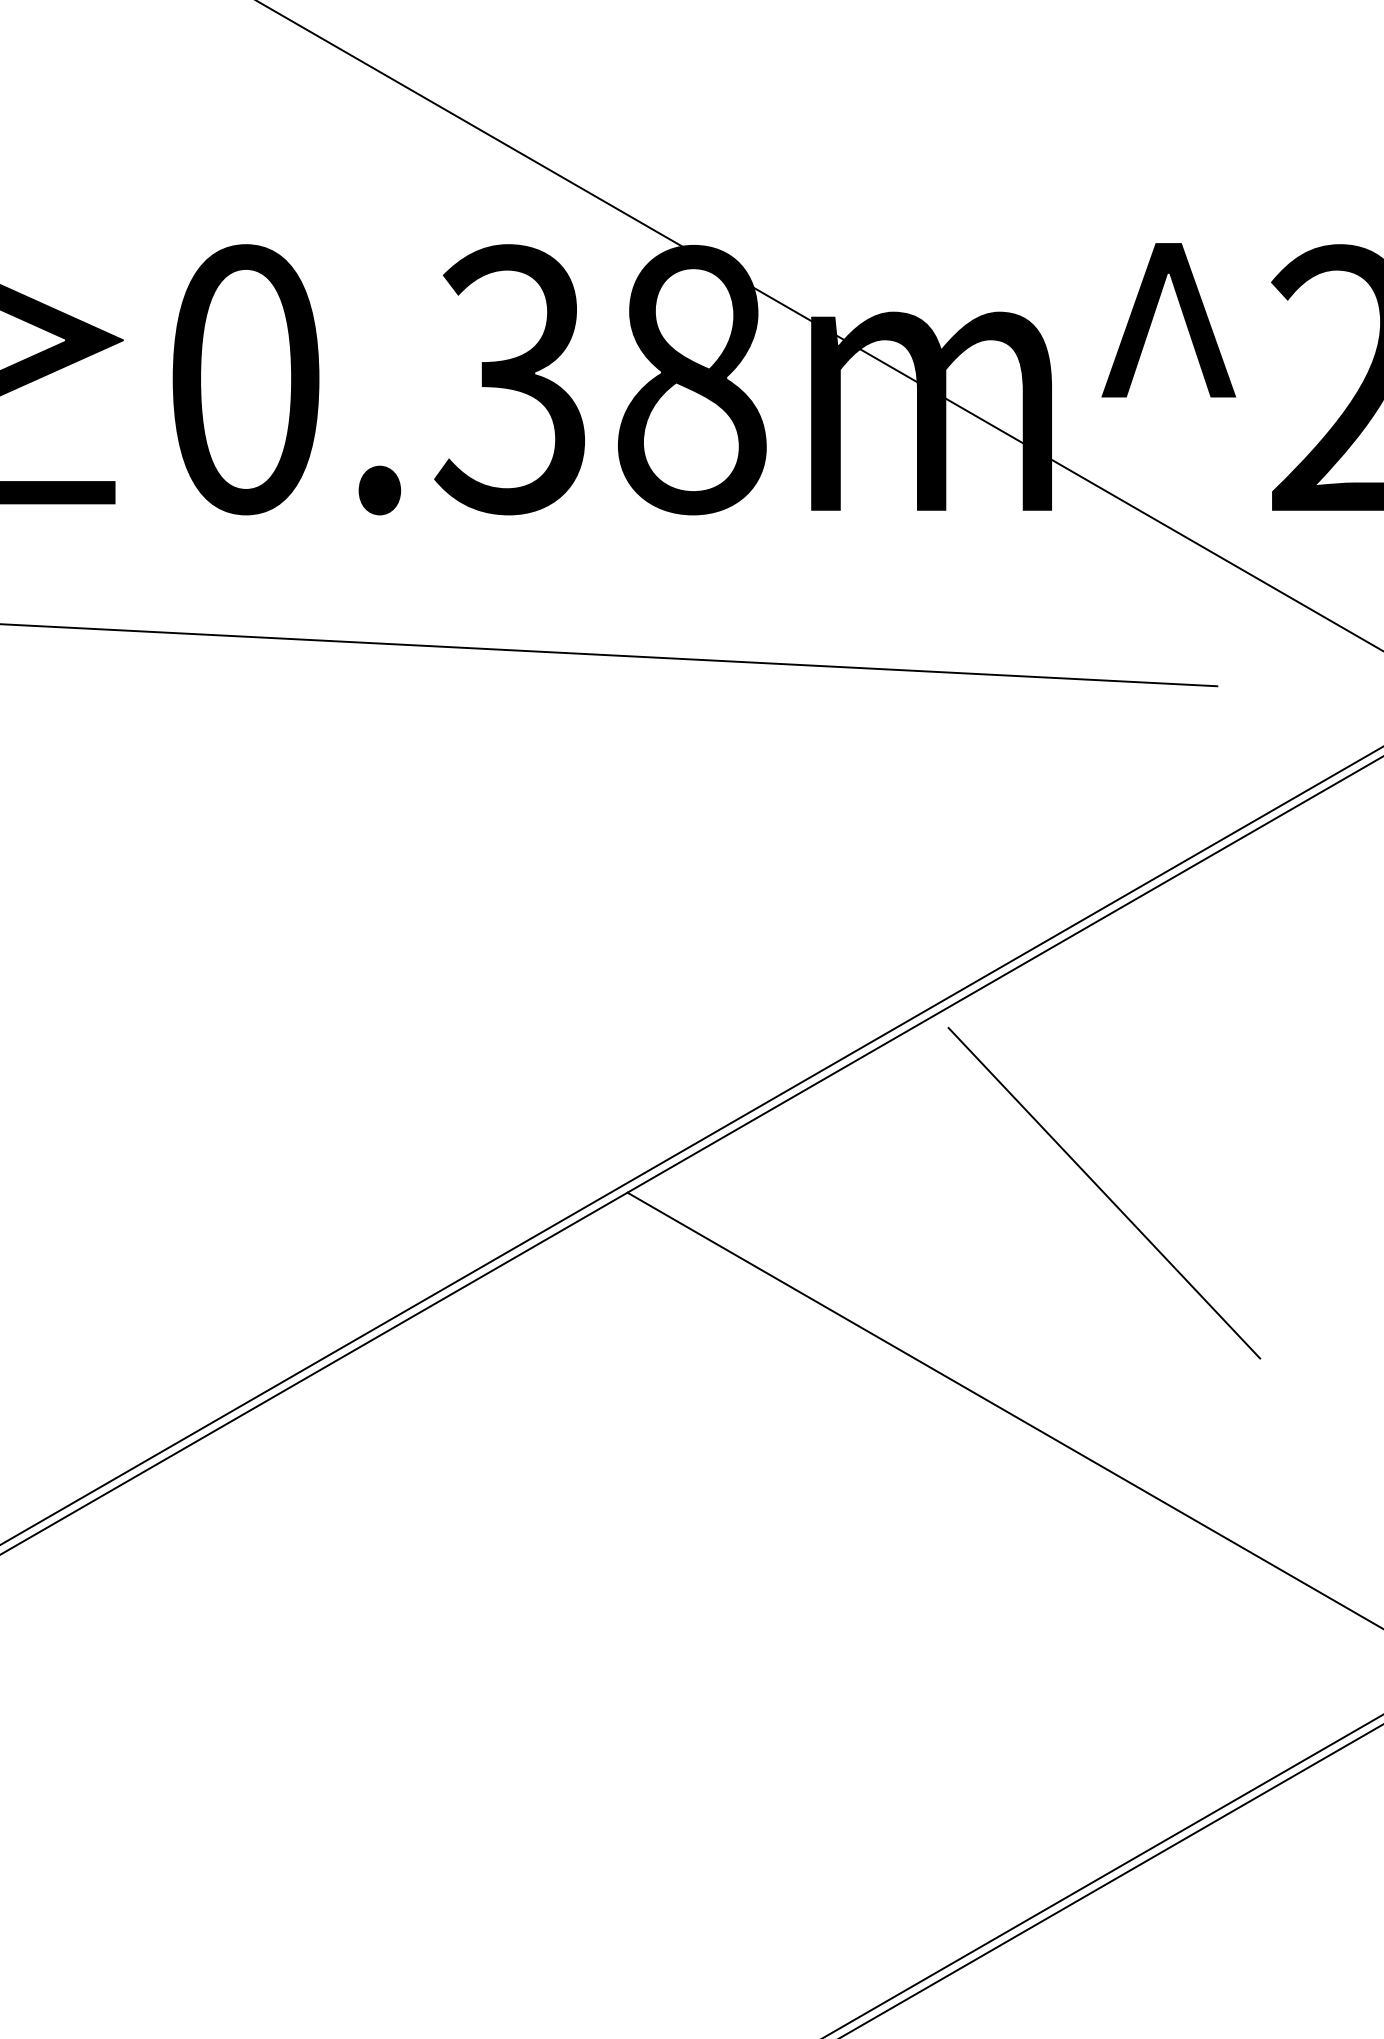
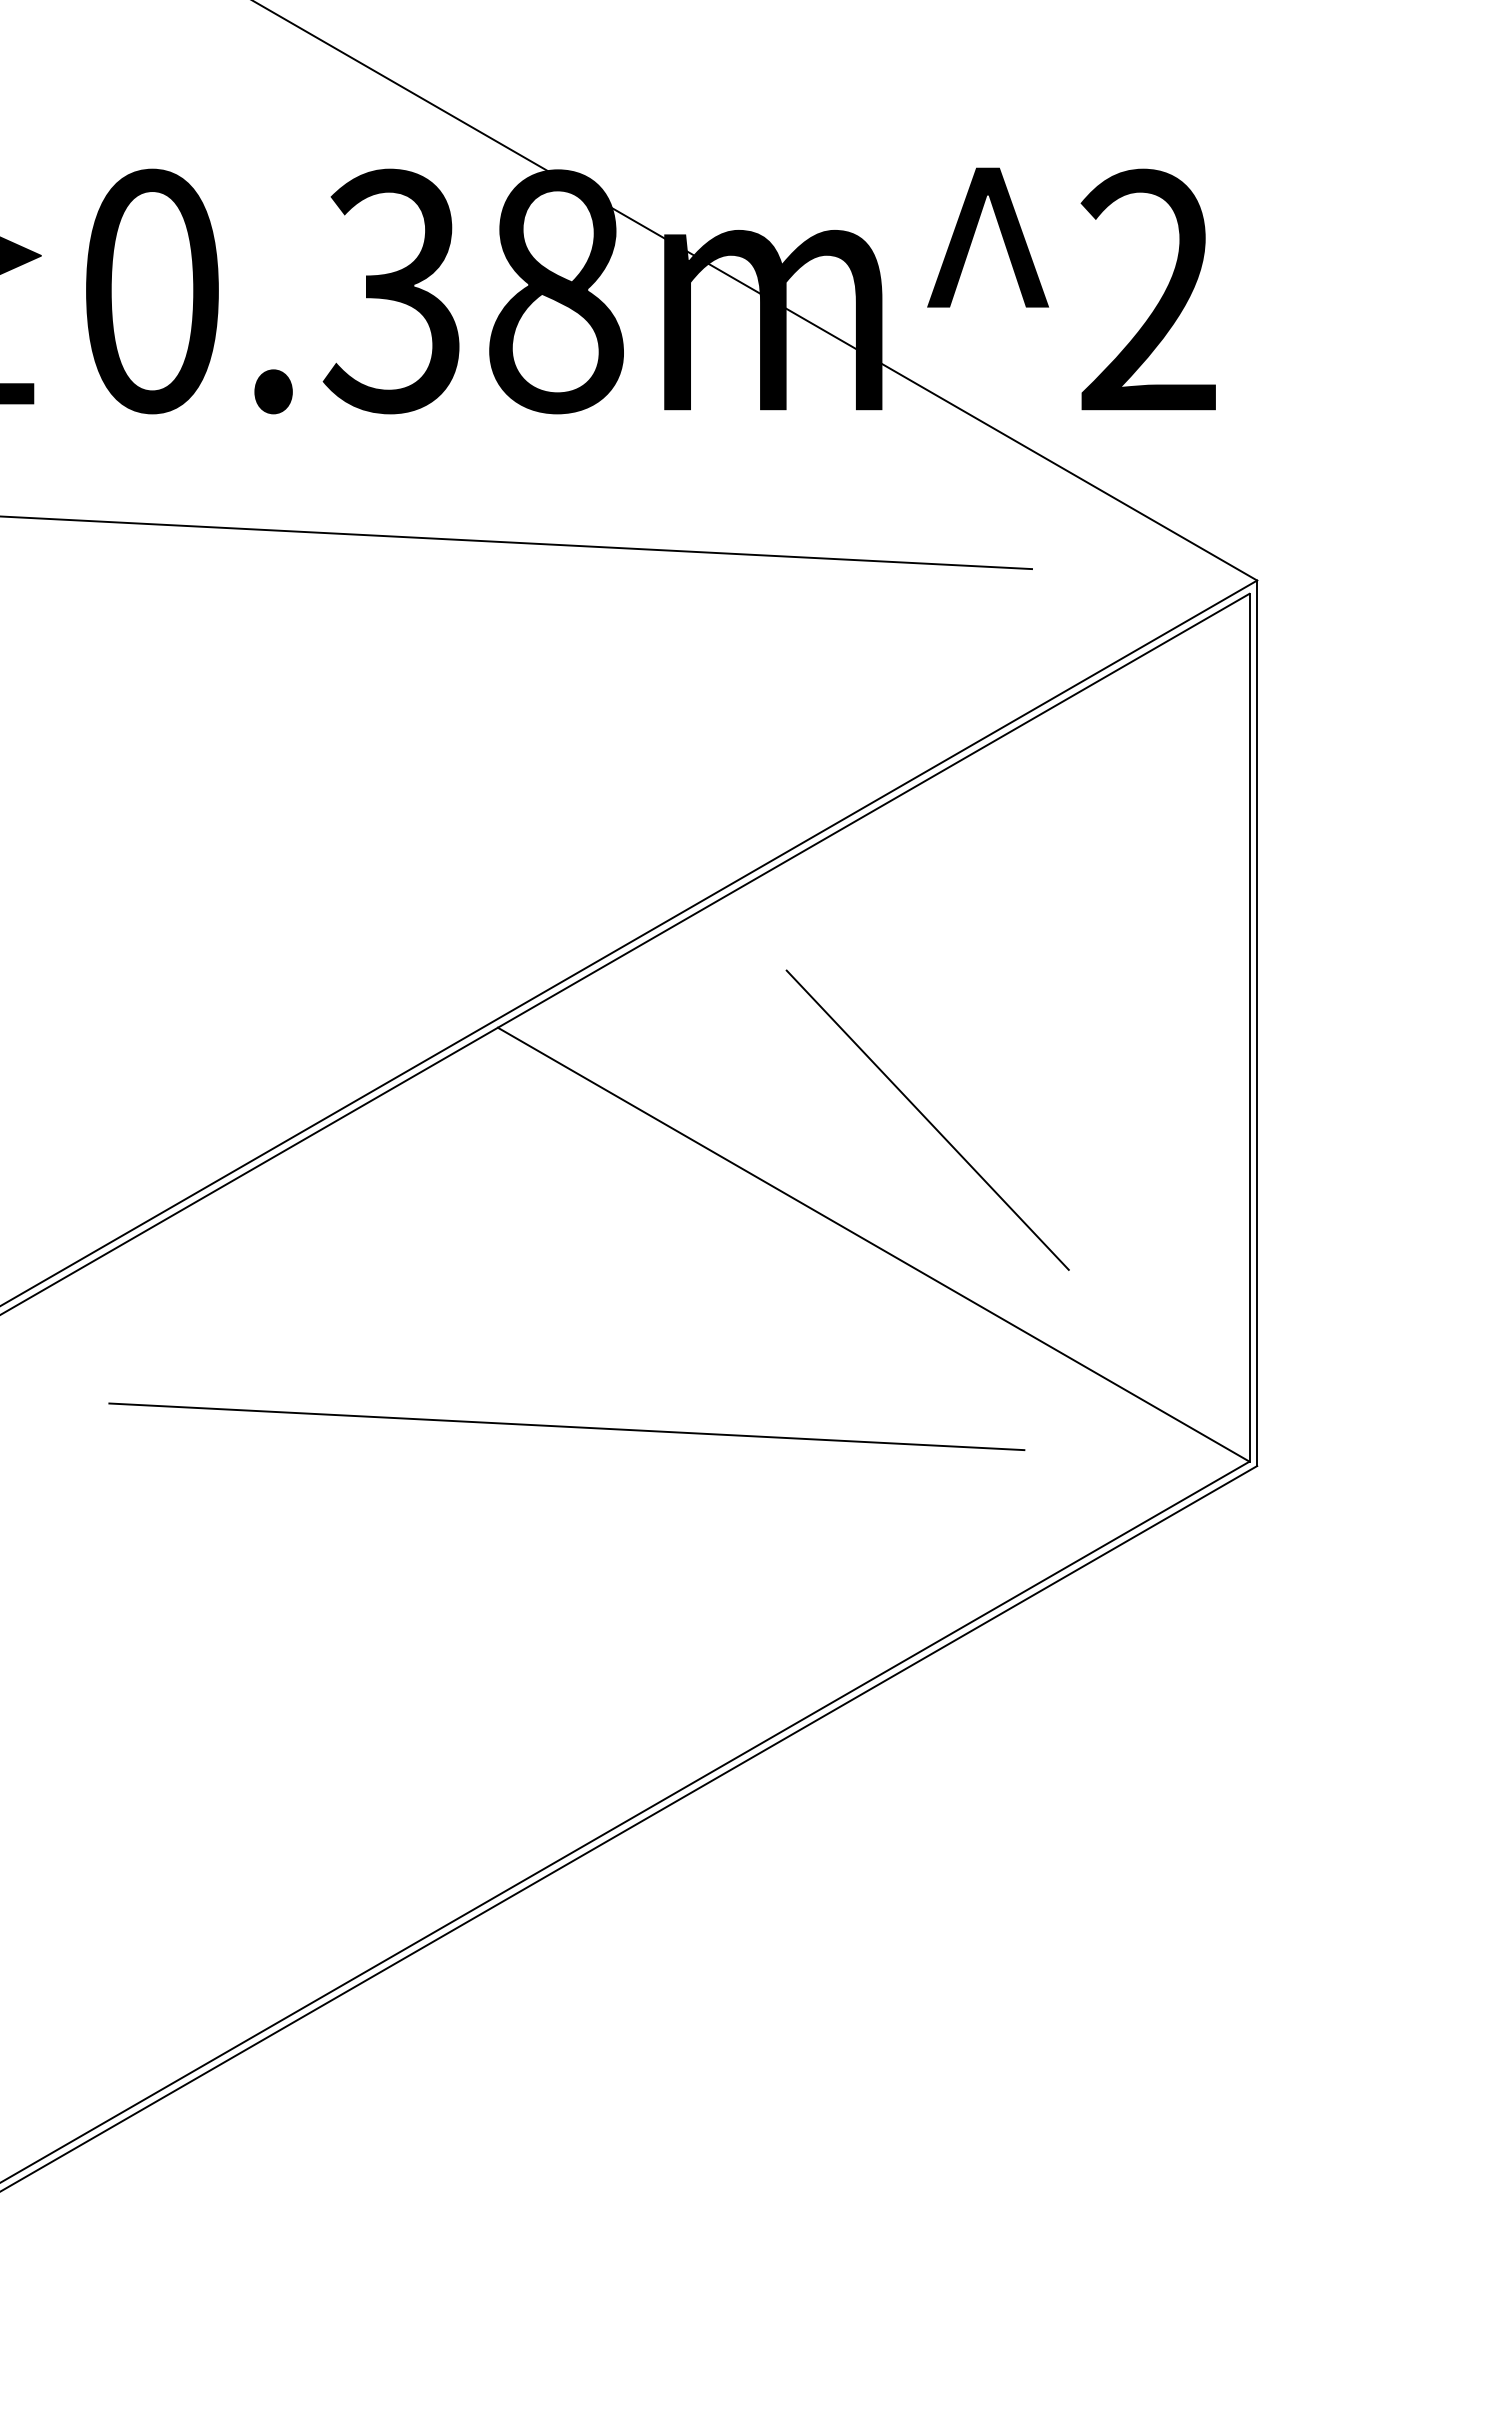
line: (1104, 1192) -> (927, 1119), moved
line: (703, 1633) -> (566, 1426), added

